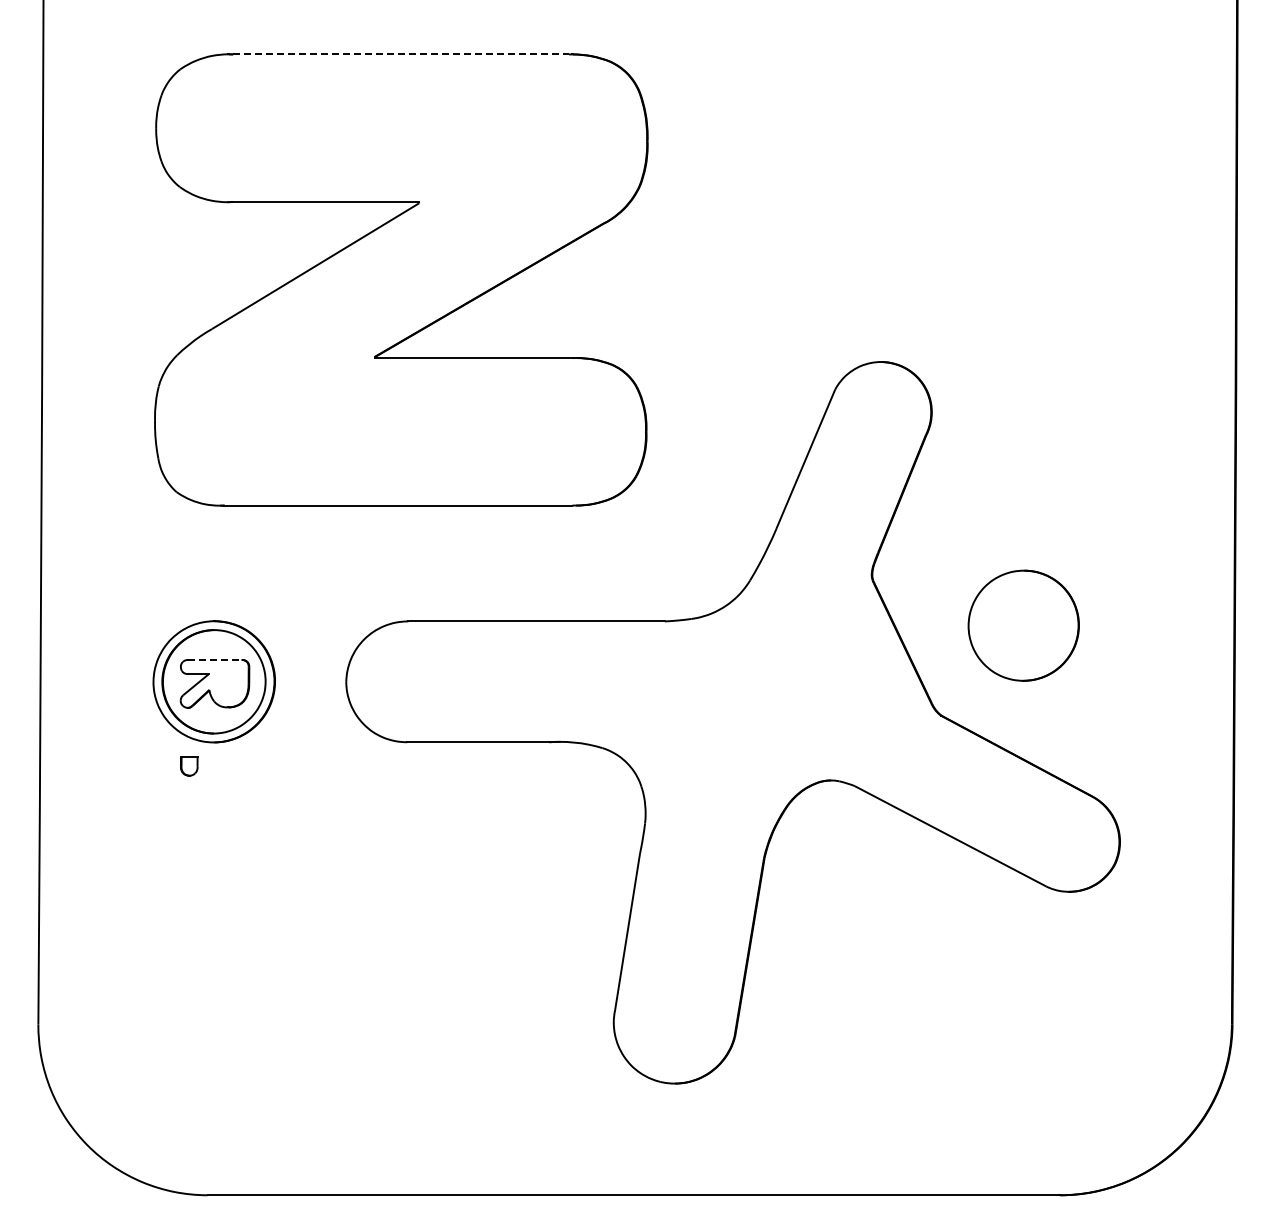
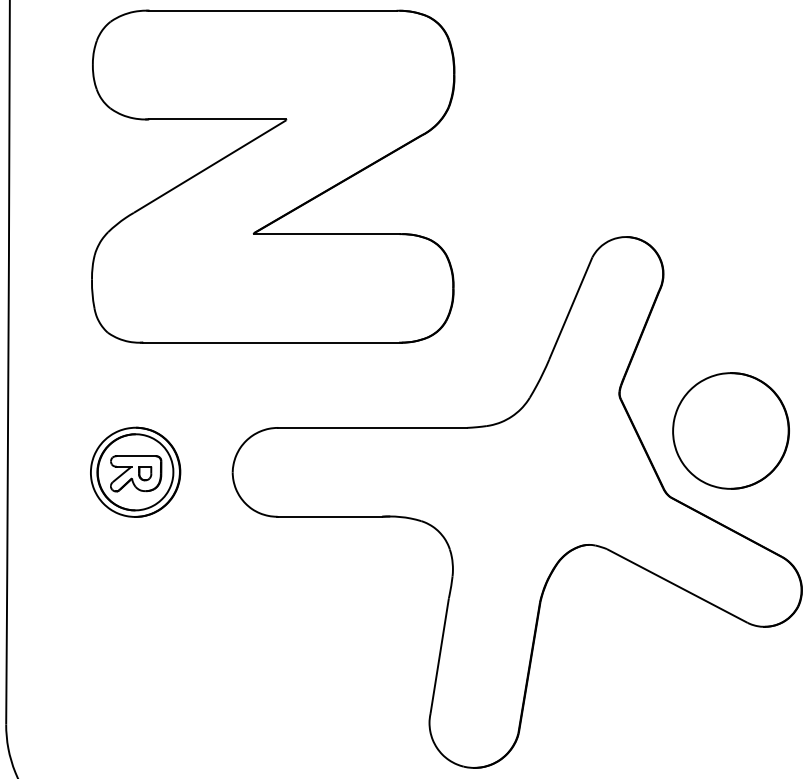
line: (401, 54) -> (273, 10), dashed -> solid
part: (1023, 625) -> (730, 430), size x1.43
line: (214, 659) -> (135, 455), dashed -> solid
part: (189, 766) -> (145, 473), moved

